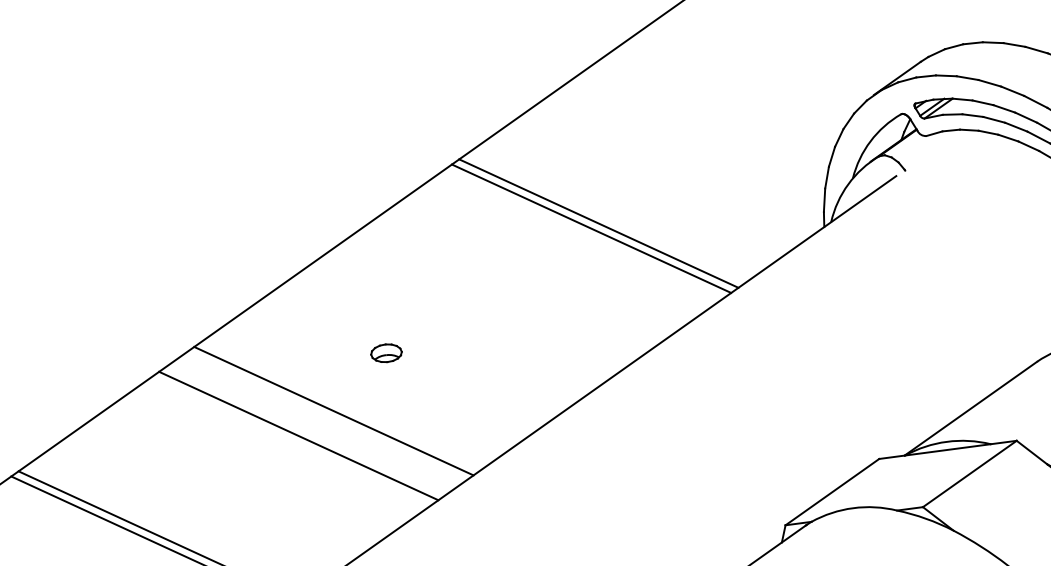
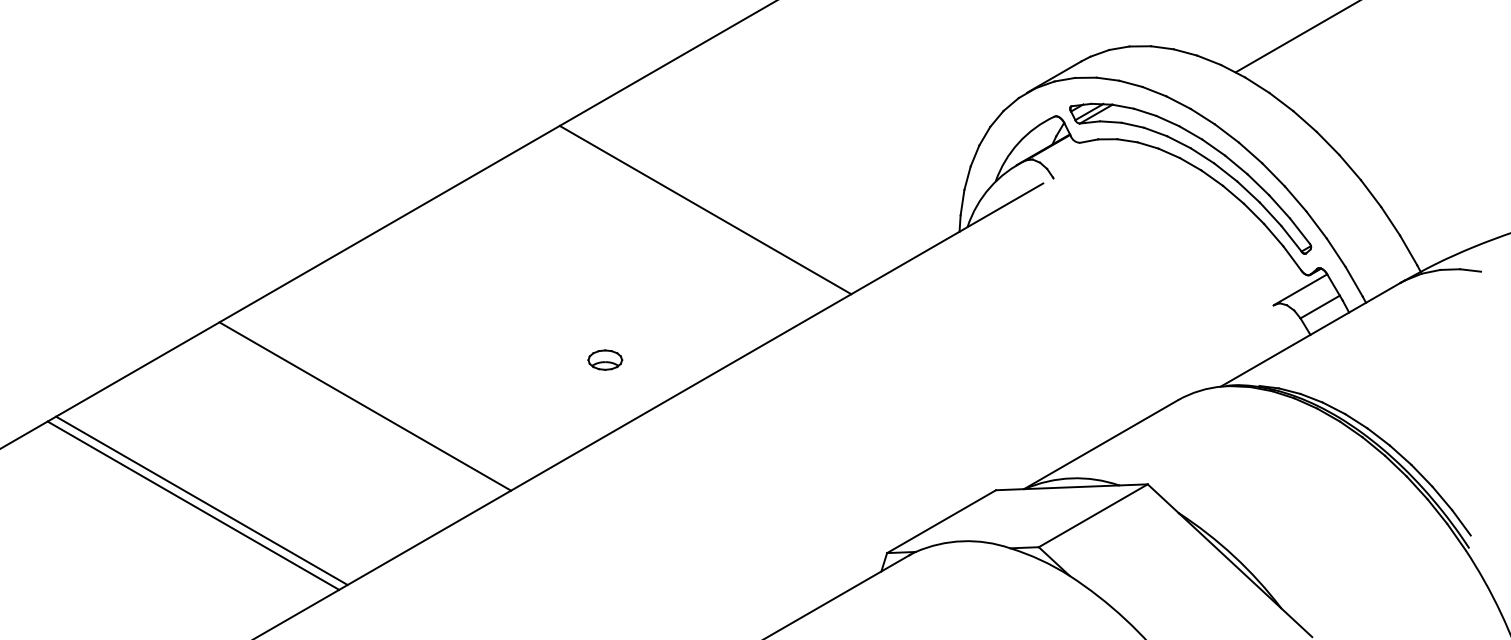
line: (598, 223) -> (713, 205), removed
part: (386, 352) -> (605, 359), moved
line: (333, 410) -> (405, 382), removed

